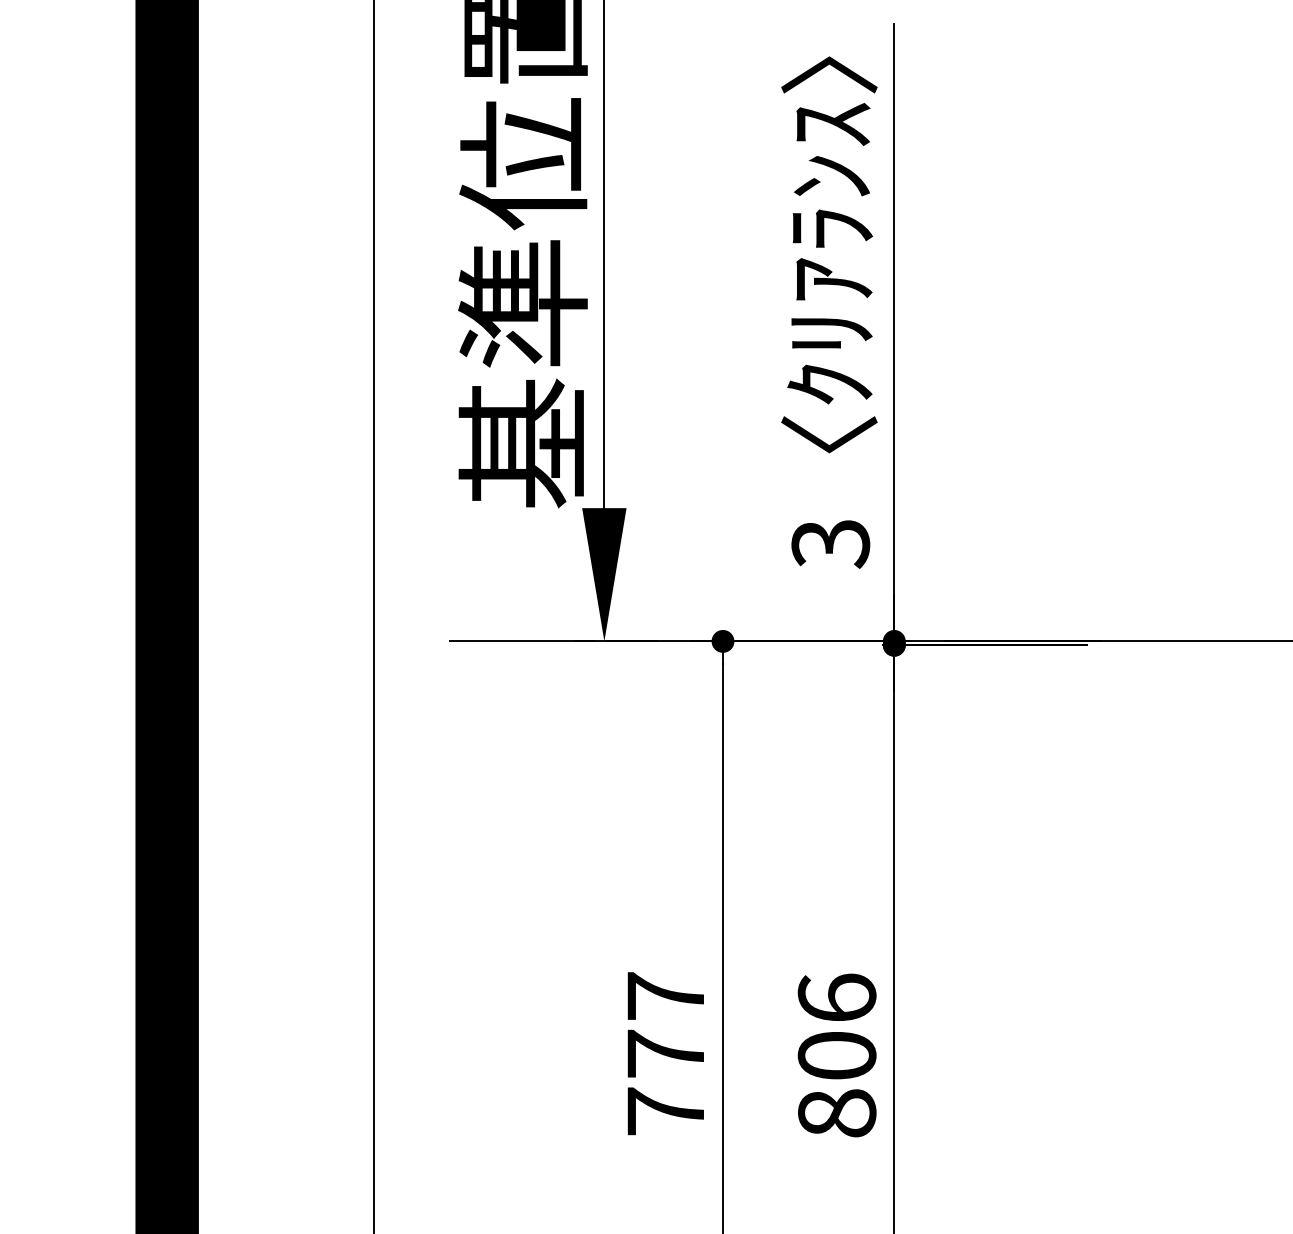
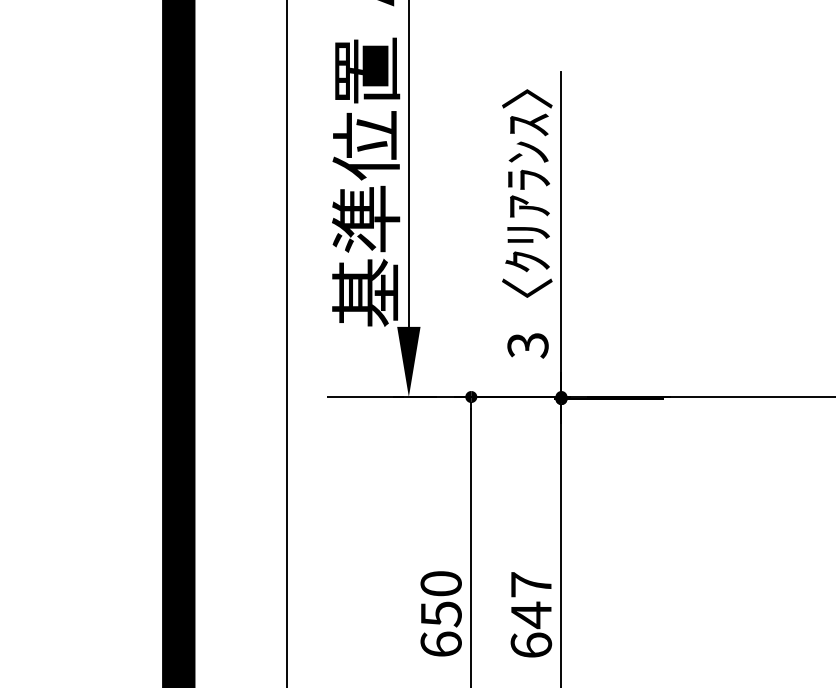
text: (664, 1052) -> (440, 613), 777 -> 650
text: (837, 1054) -> (531, 614), 806 -> 647

